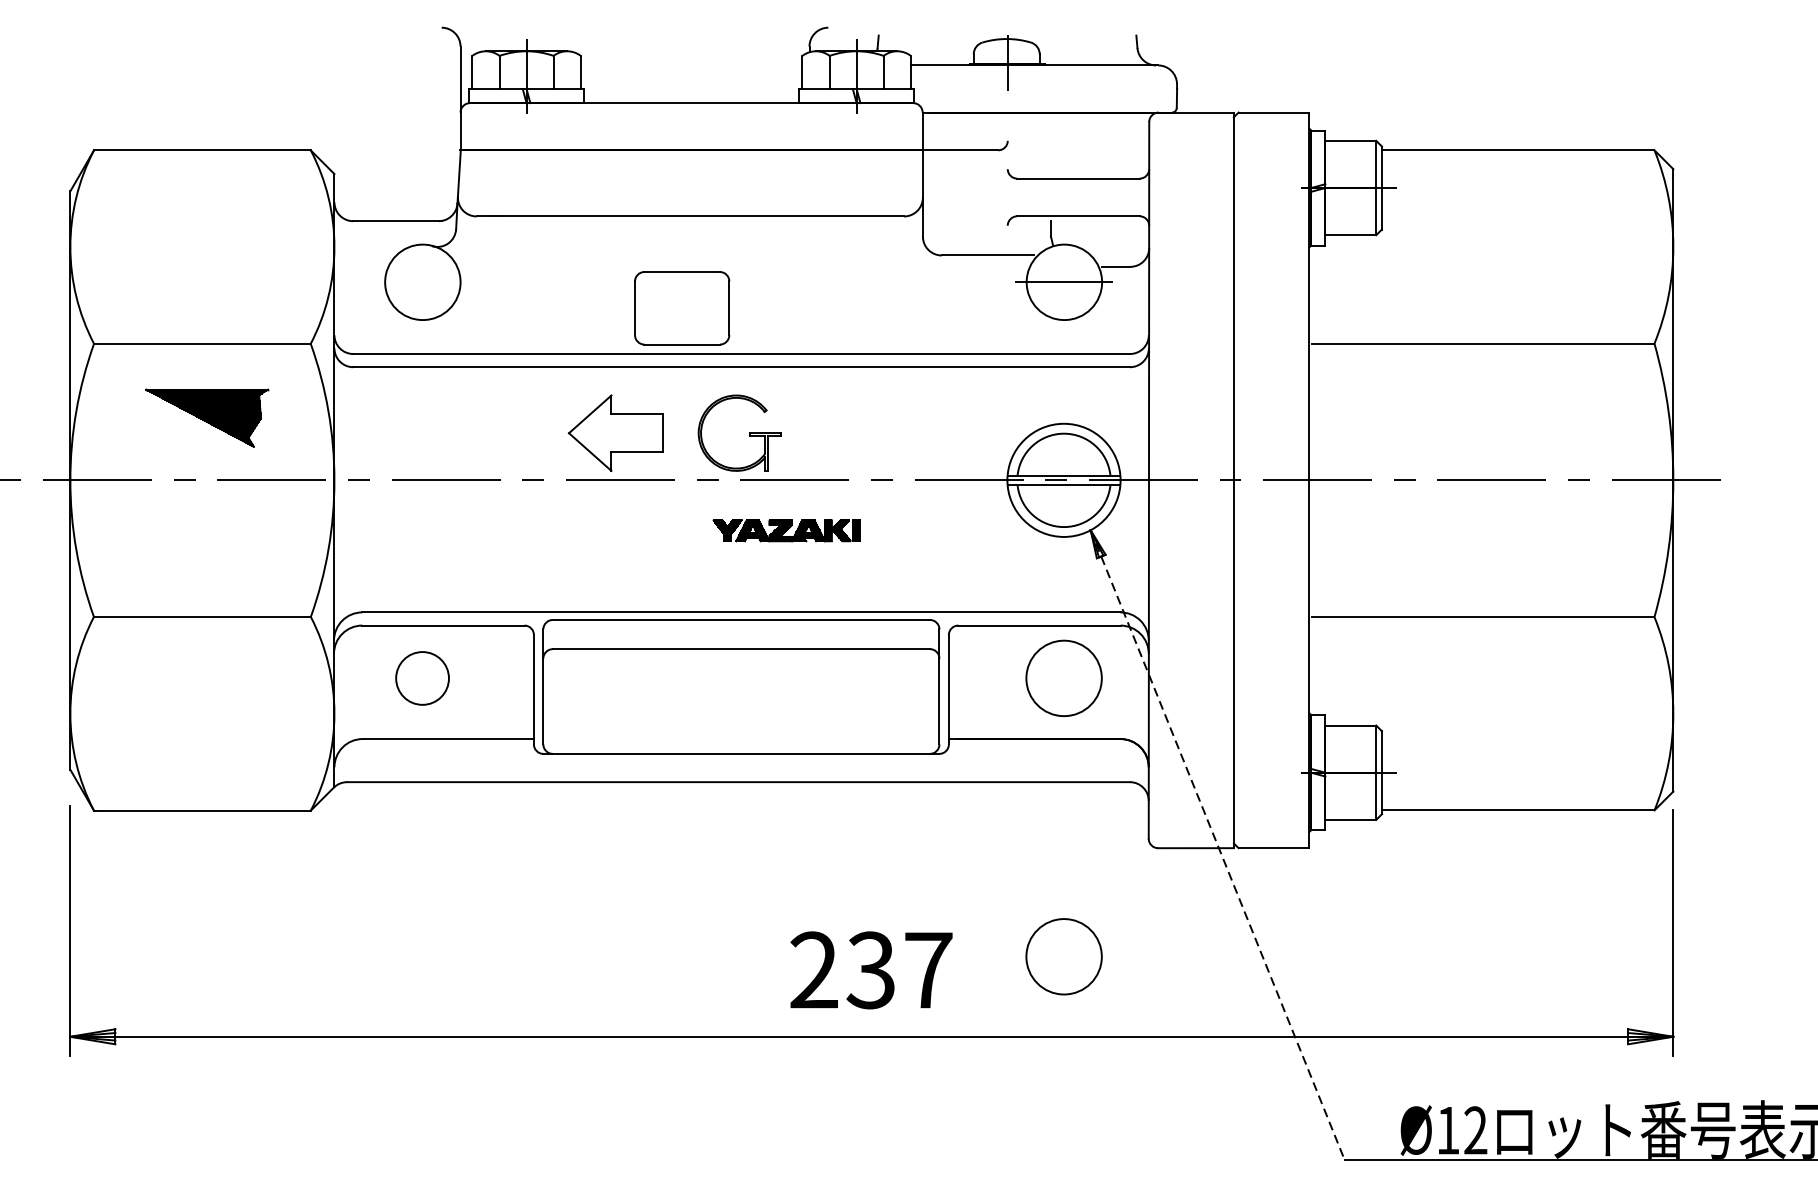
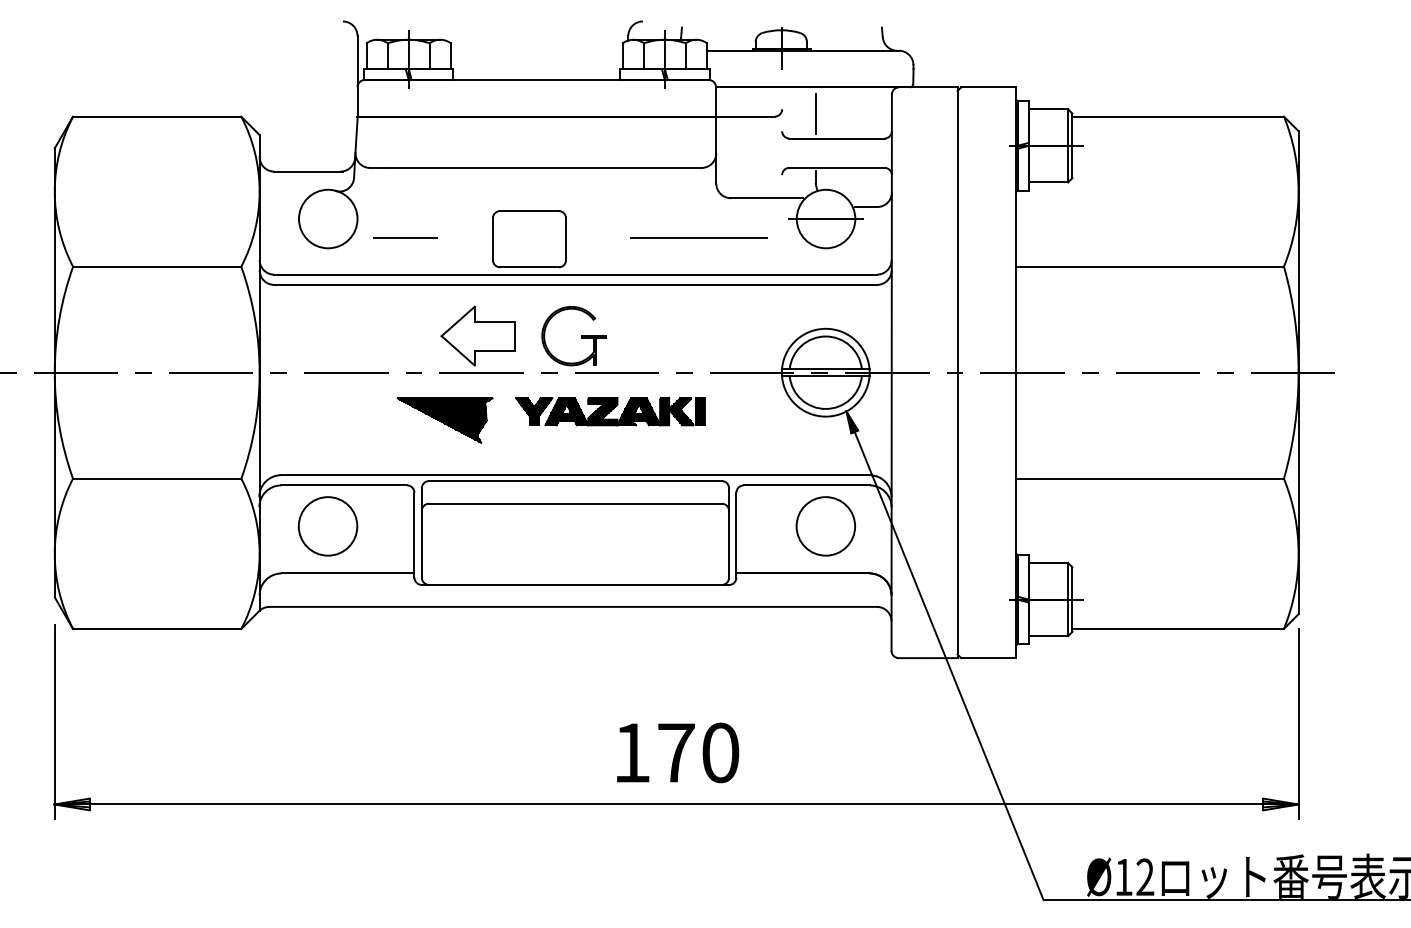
line: (1050, 147) -> (815, 114), added
line: (521, 306) -> (404, 237), added
line: (899, 306) -> (698, 237), added
part: (206, 418) -> (444, 420), moved
part: (786, 530) -> (610, 411), size x1.67
circle: (421, 678) -> (327, 526), size x1.43
line: (1218, 846) -> (945, 656), dashed -> solid
circle: (1063, 956) -> (825, 742), removed
text: (871, 969) -> (676, 752), 237 -> 170

